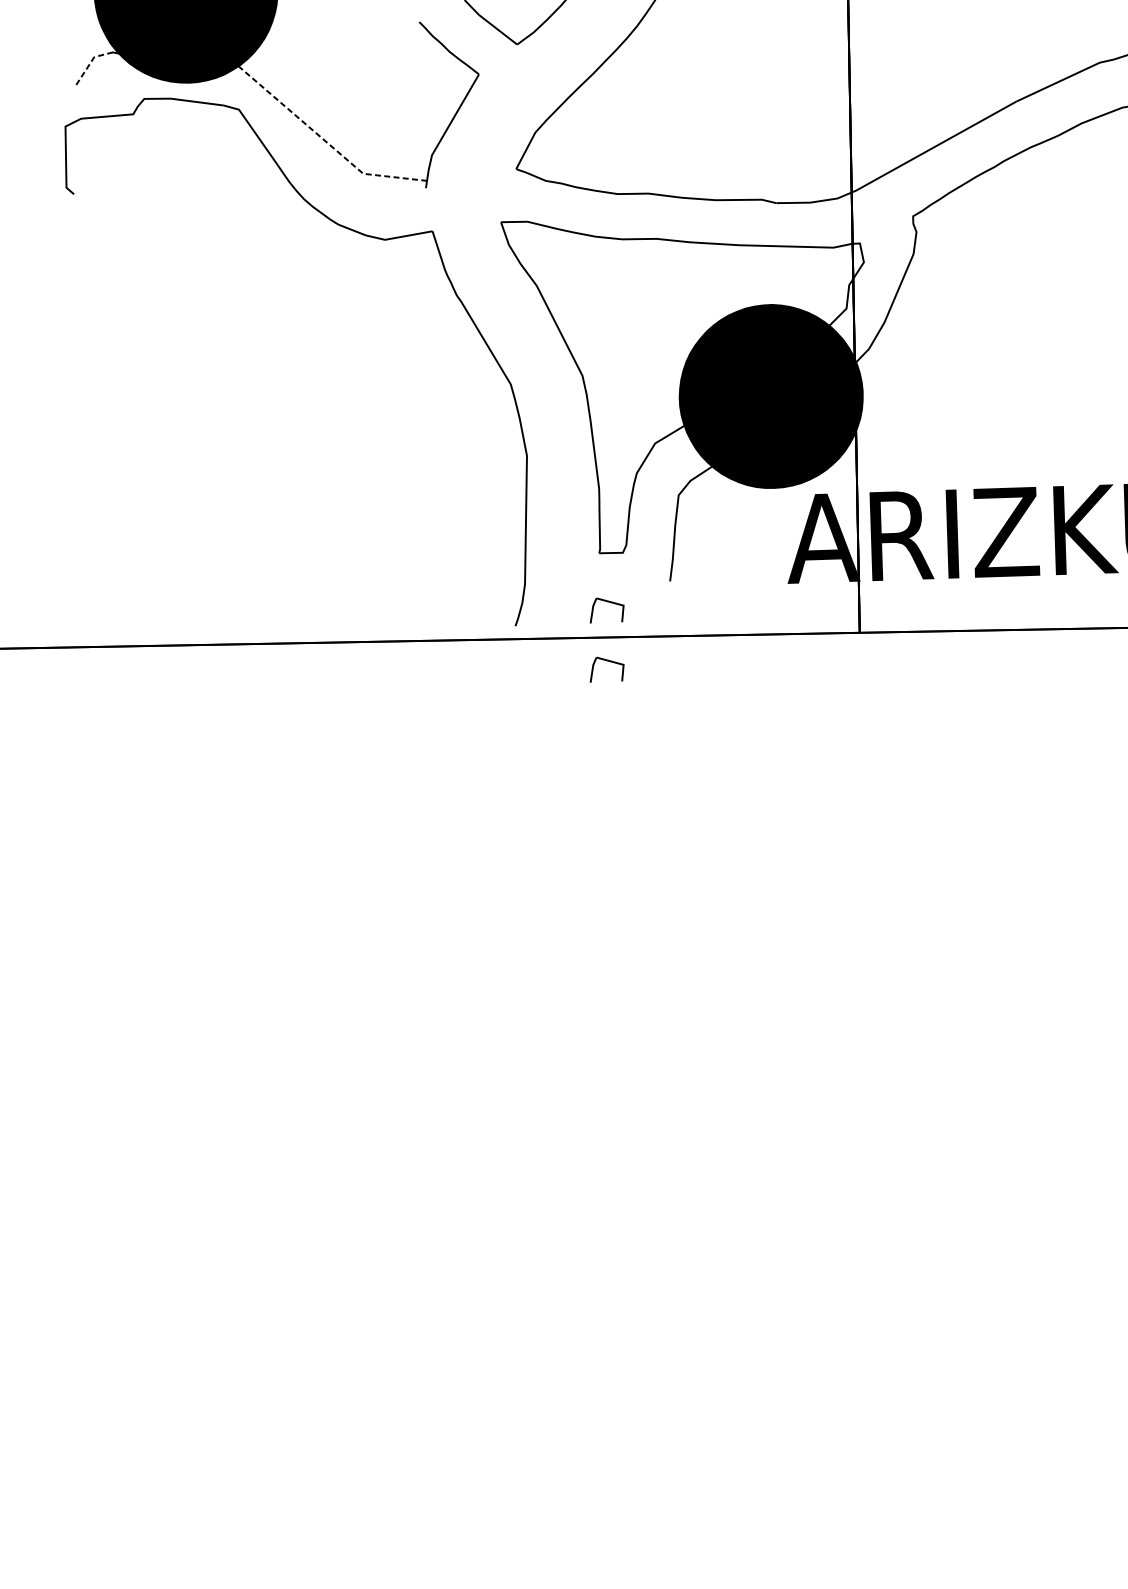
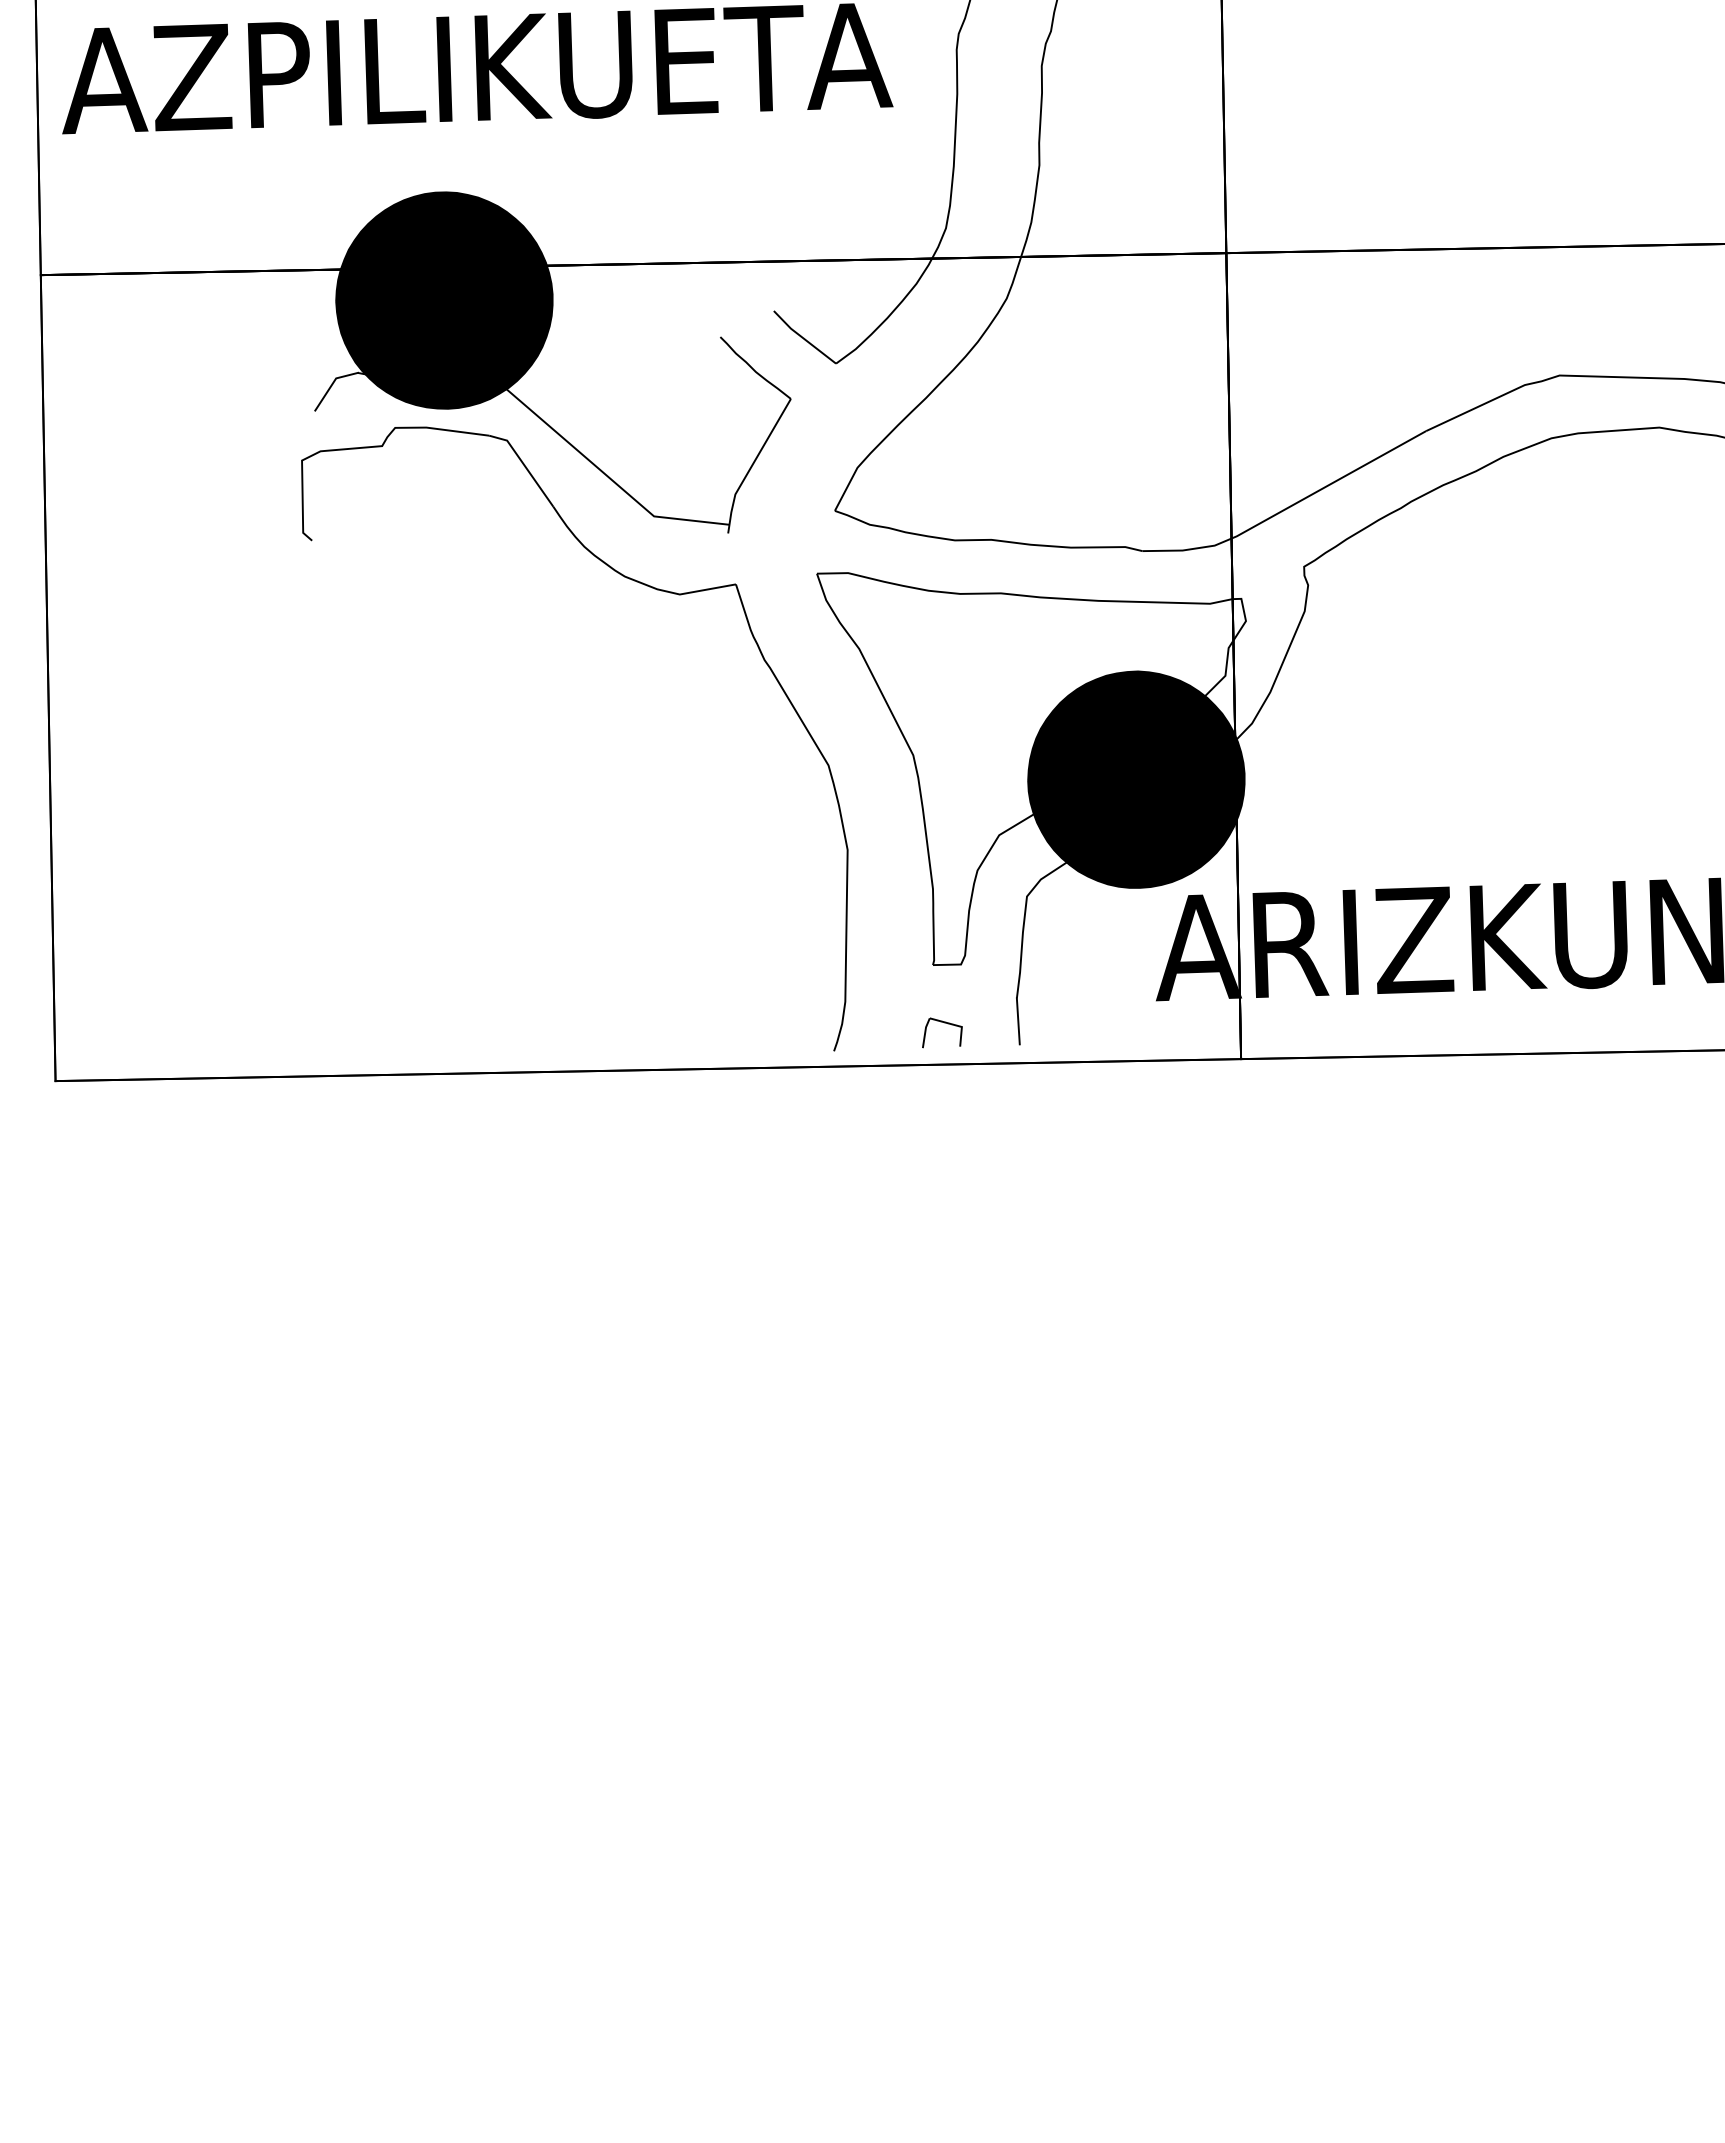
line: (91, 62) -> (332, 384), dashed -> solid
line: (319, 136) -> (602, 472), dashed -> solid
line: (670, 600) -> (1017, 1021), added
part: (608, 661) -> (944, 1093), removed

